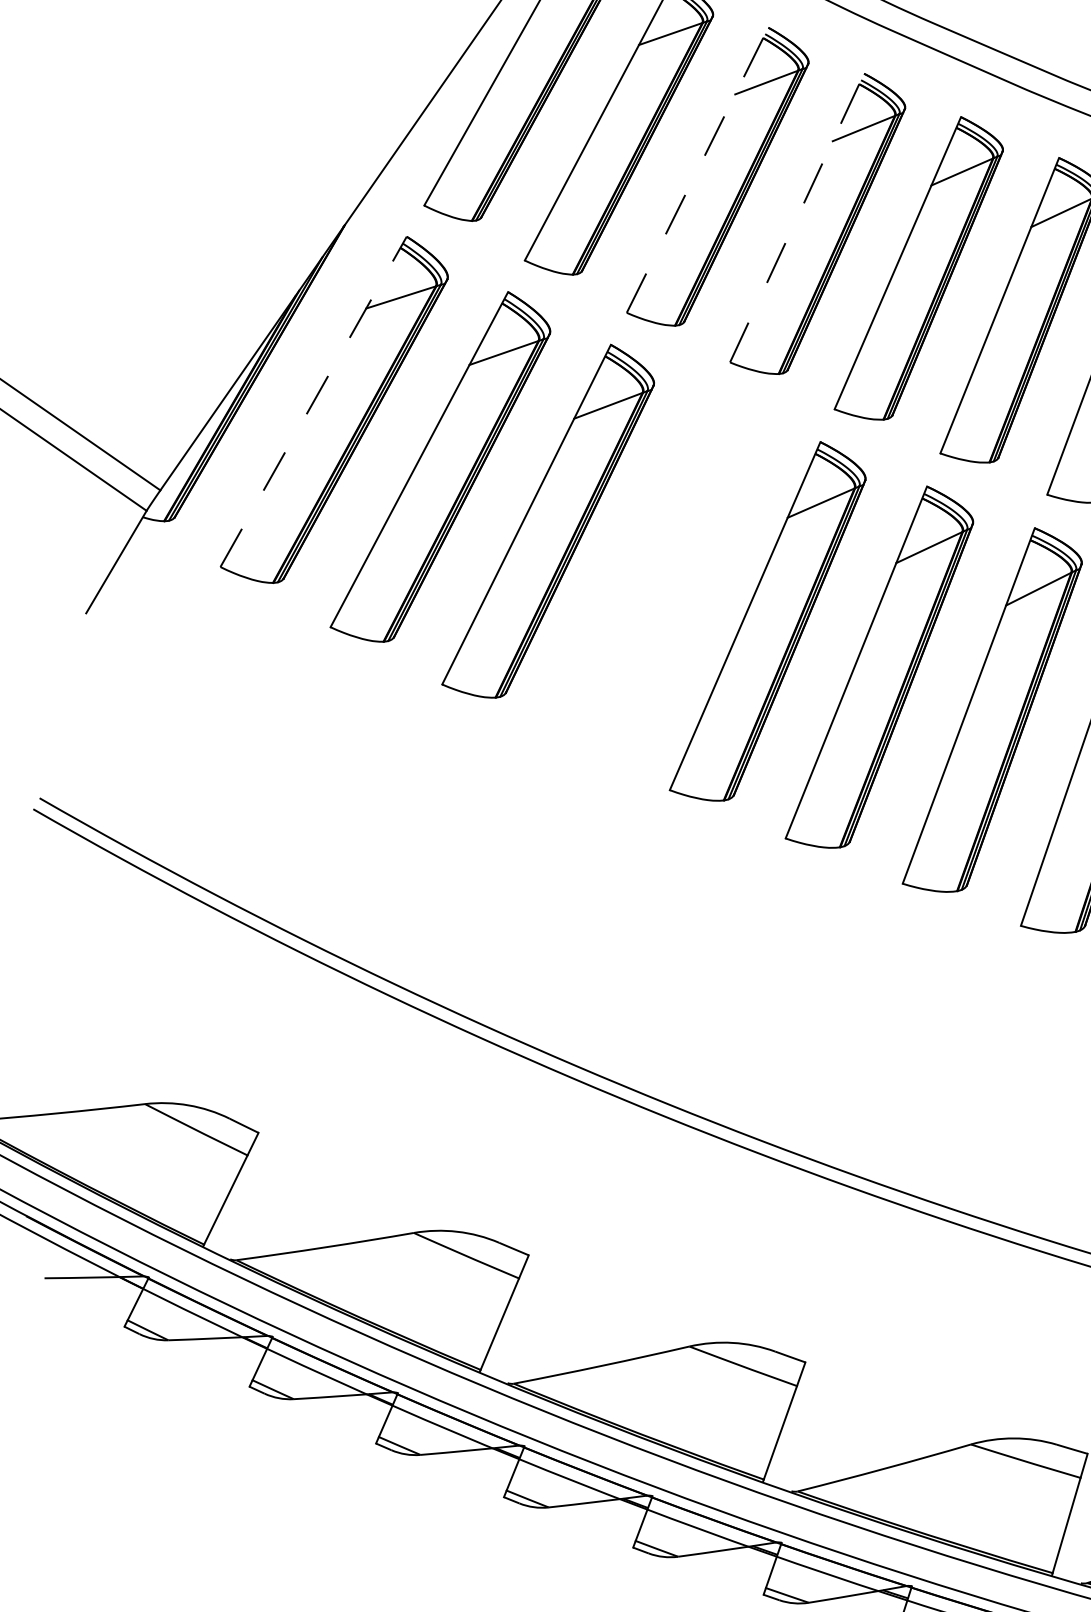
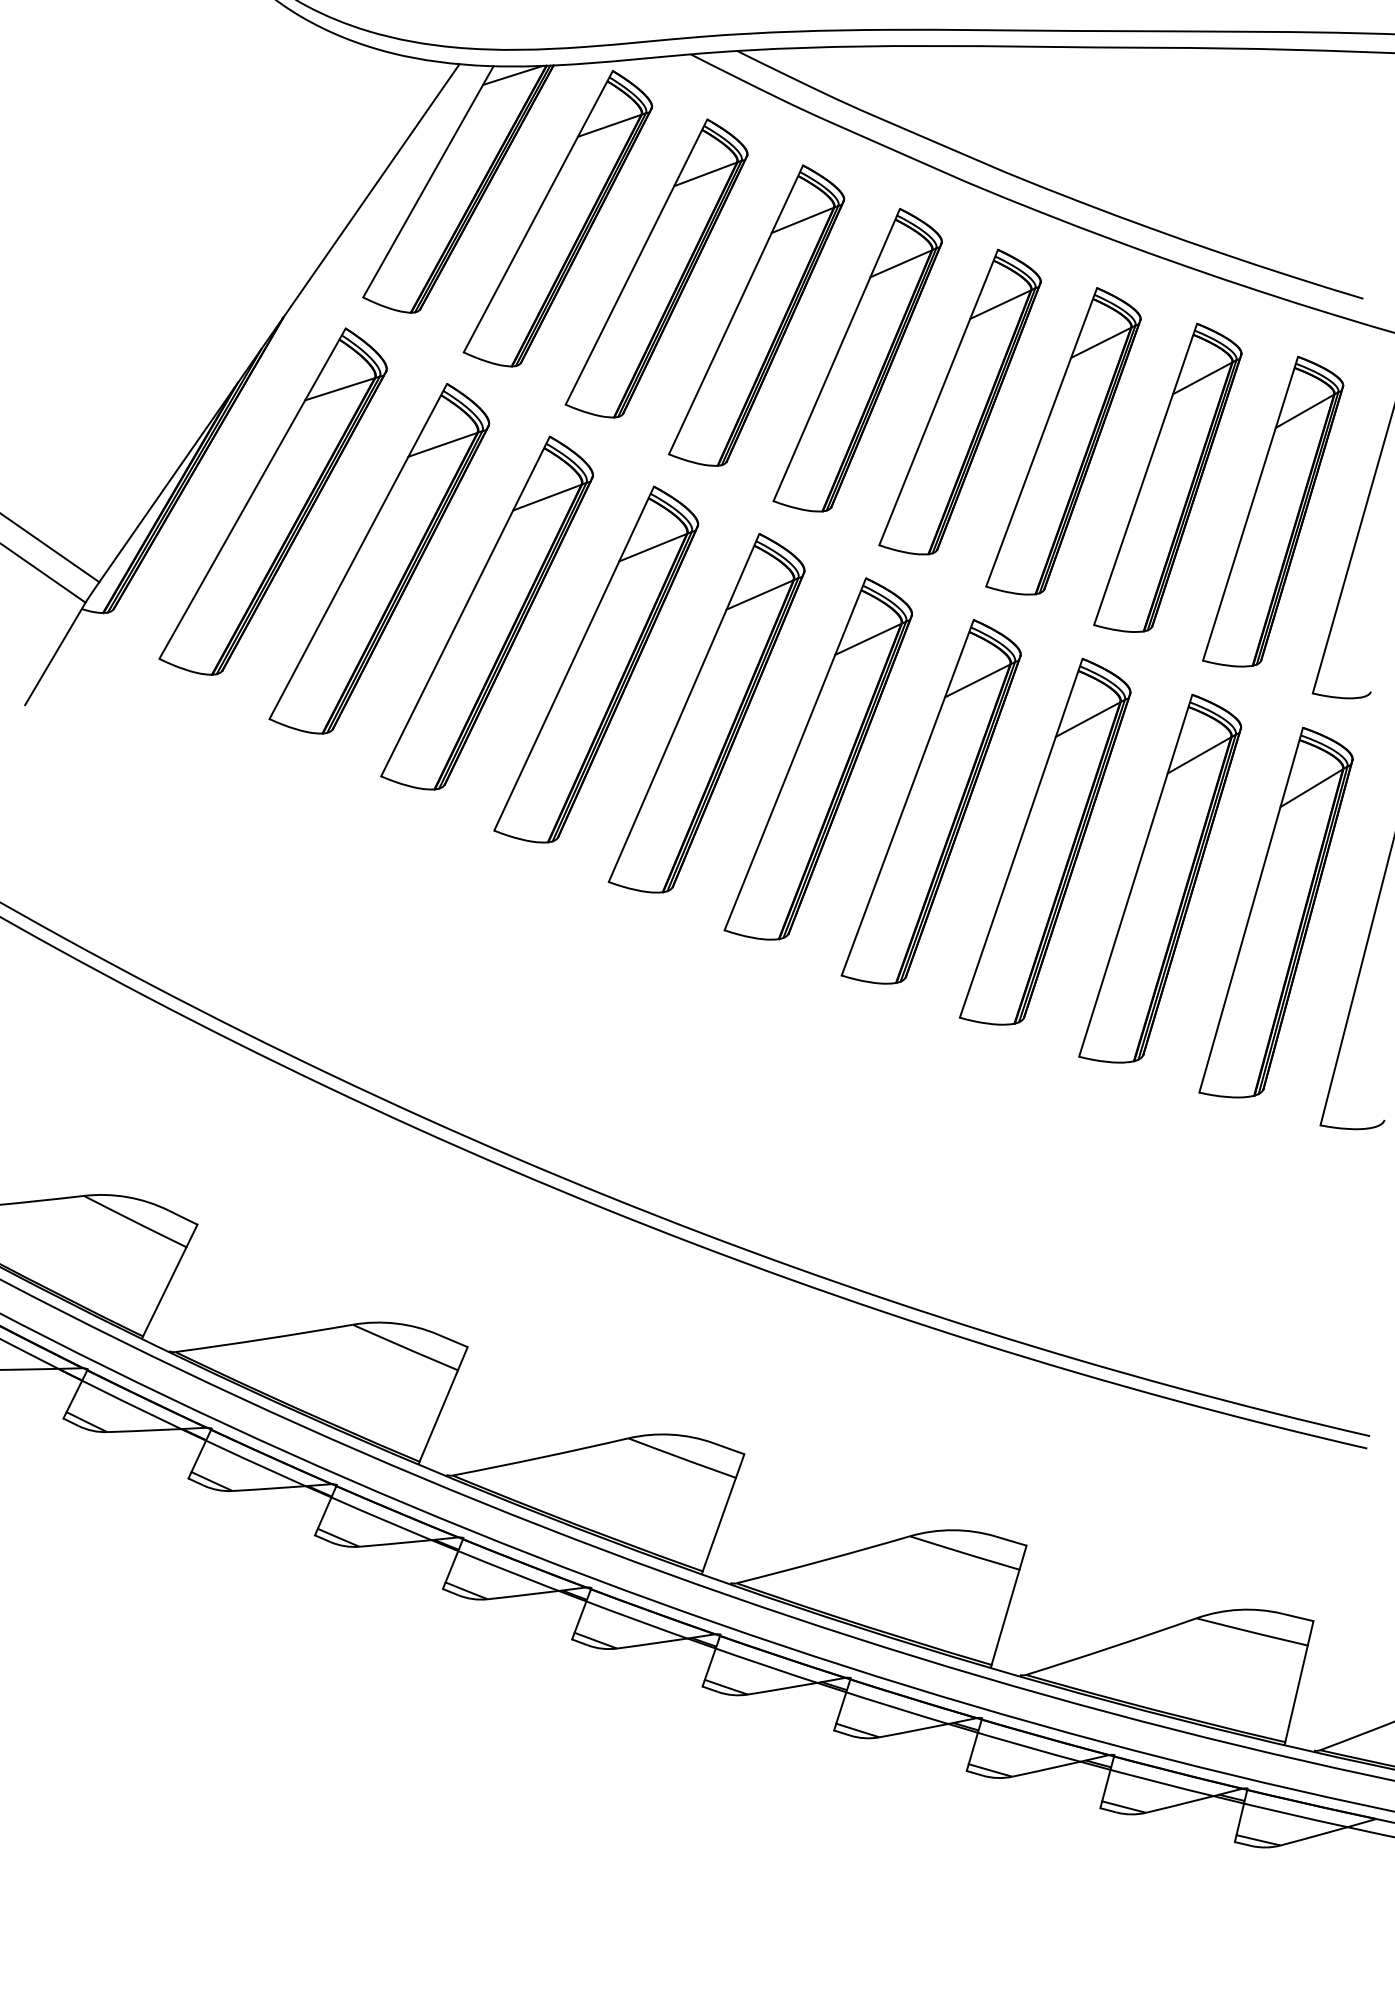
line: (697, 169) -> (636, 261), dashed -> solid
line: (797, 217) -> (736, 309), dashed -> solid
line: (313, 401) -> (252, 493), dashed -> solid
part: (657, 572) -> (596, 664), added

